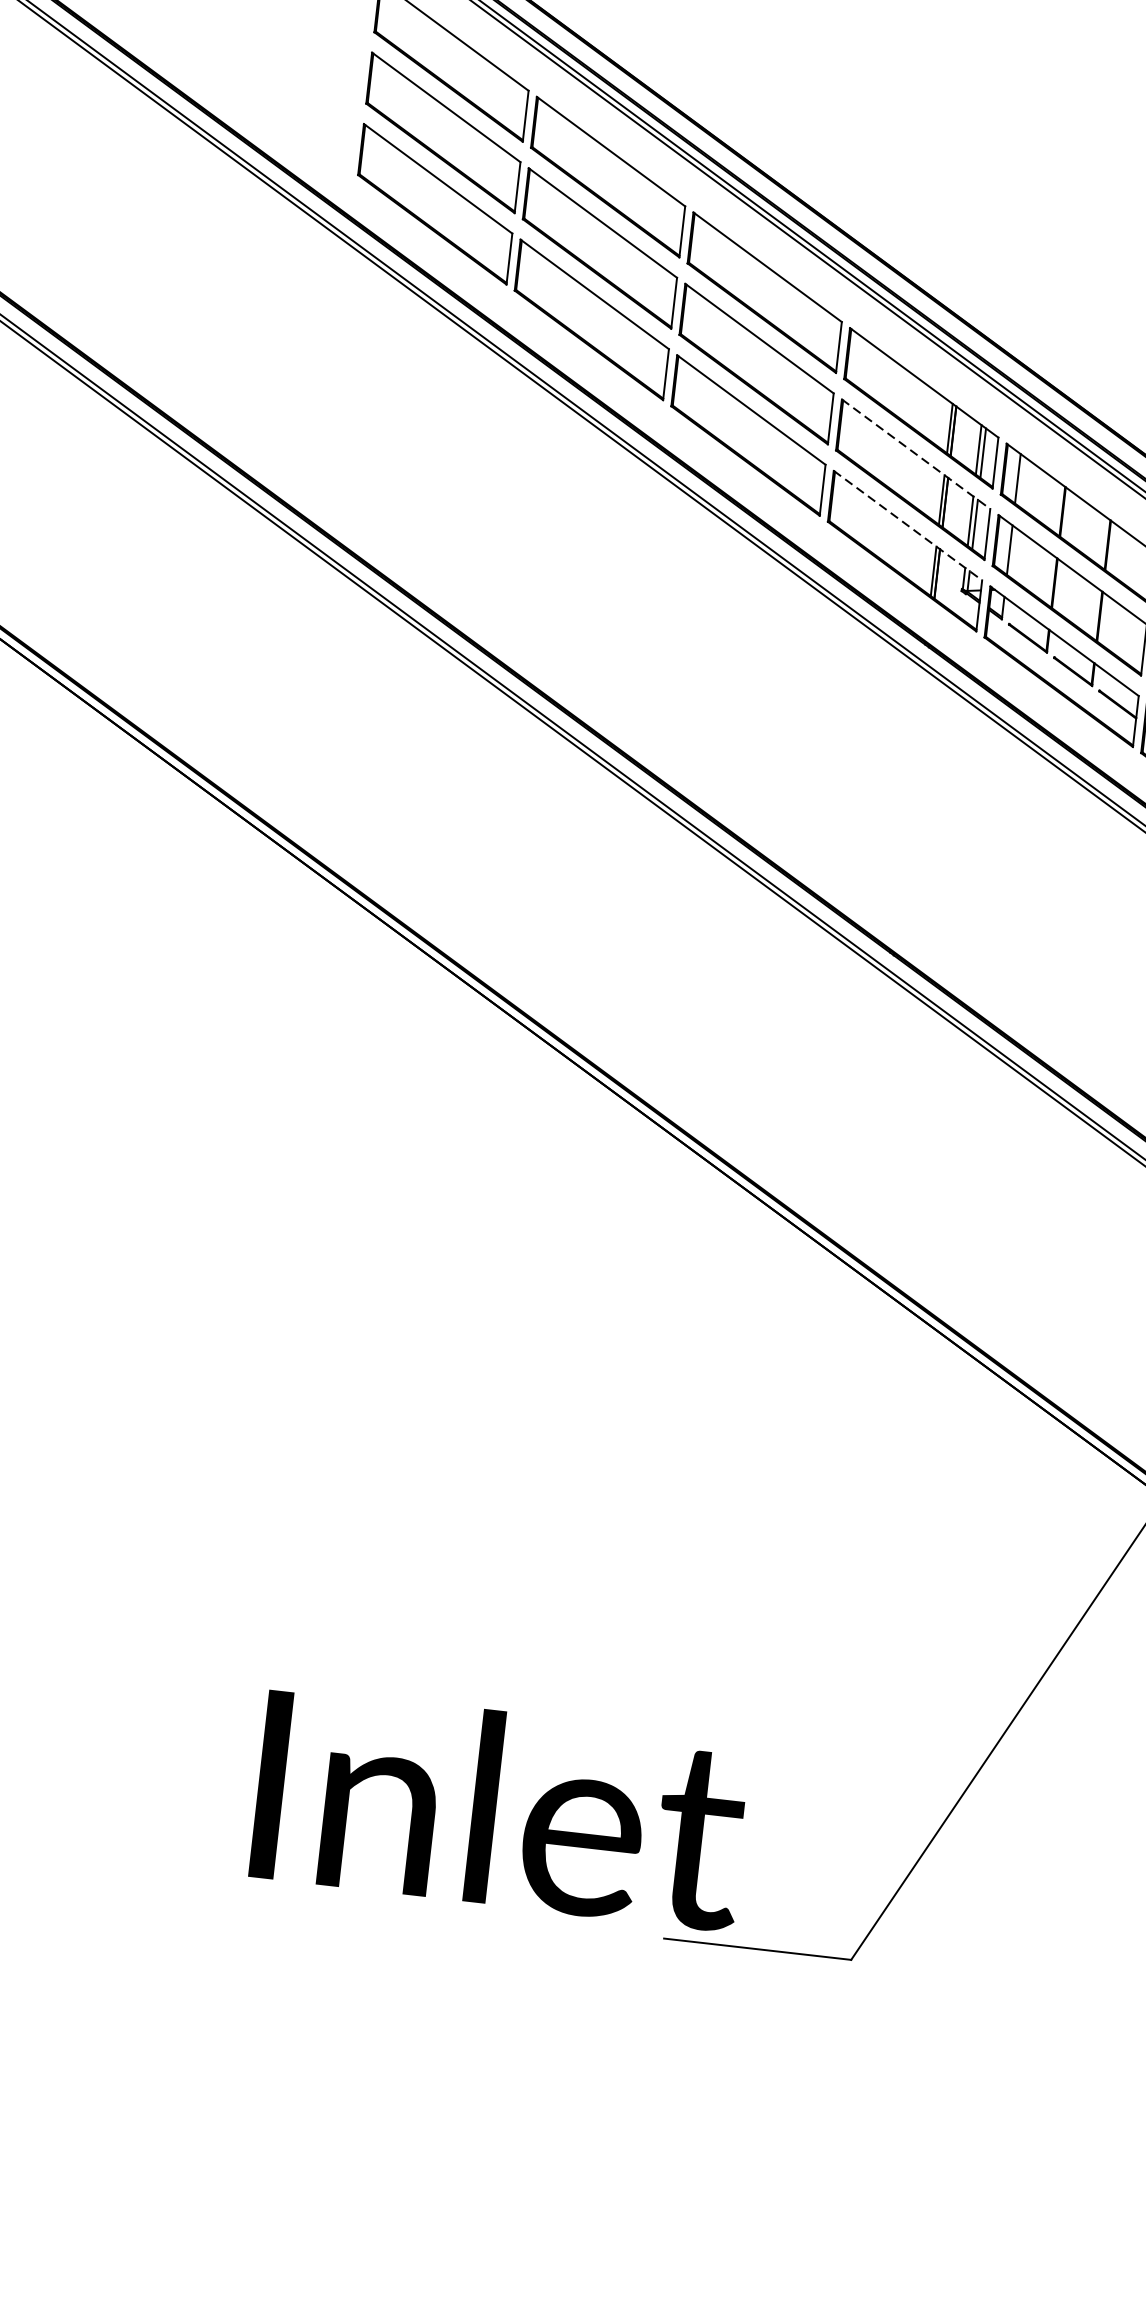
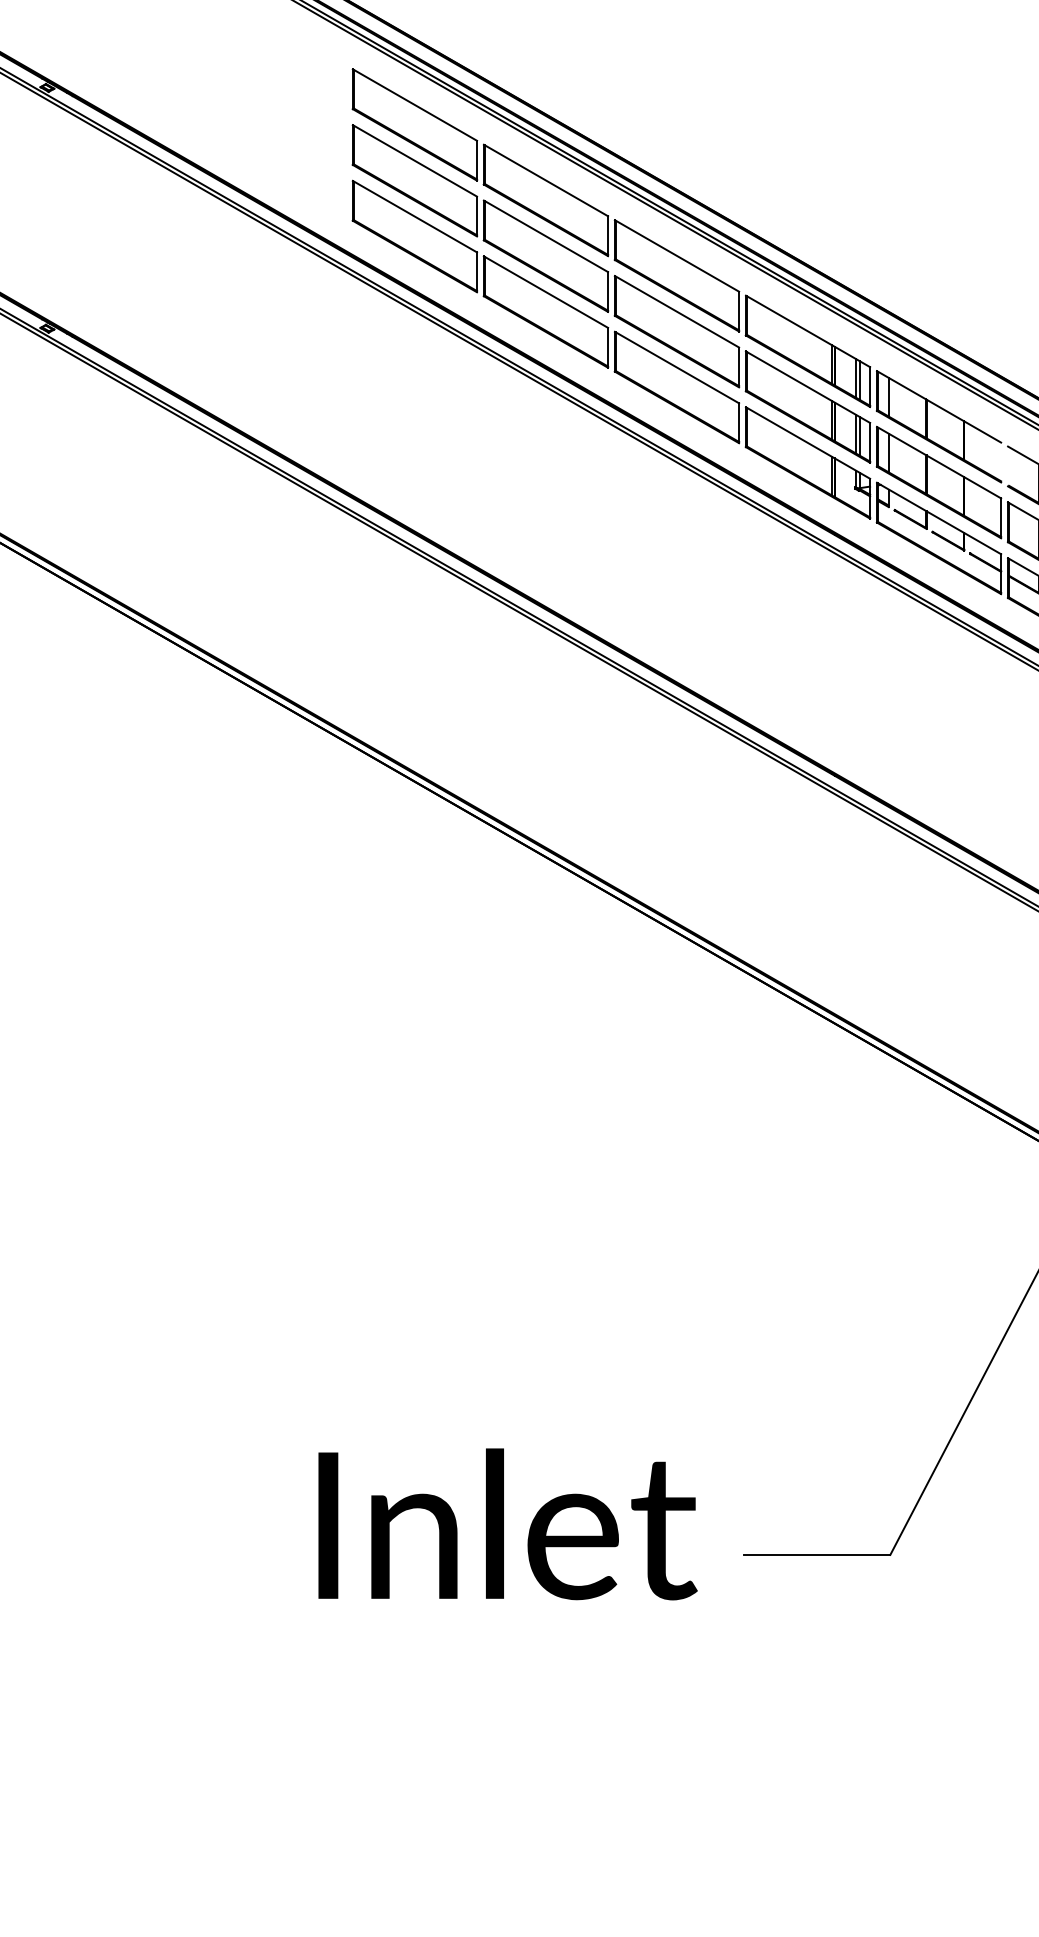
line: (916, 454) -> (808, 387), dashed -> solid
line: (908, 526) -> (808, 443), dashed -> solid
text: (500, 1809) -> (507, 1524), moved

